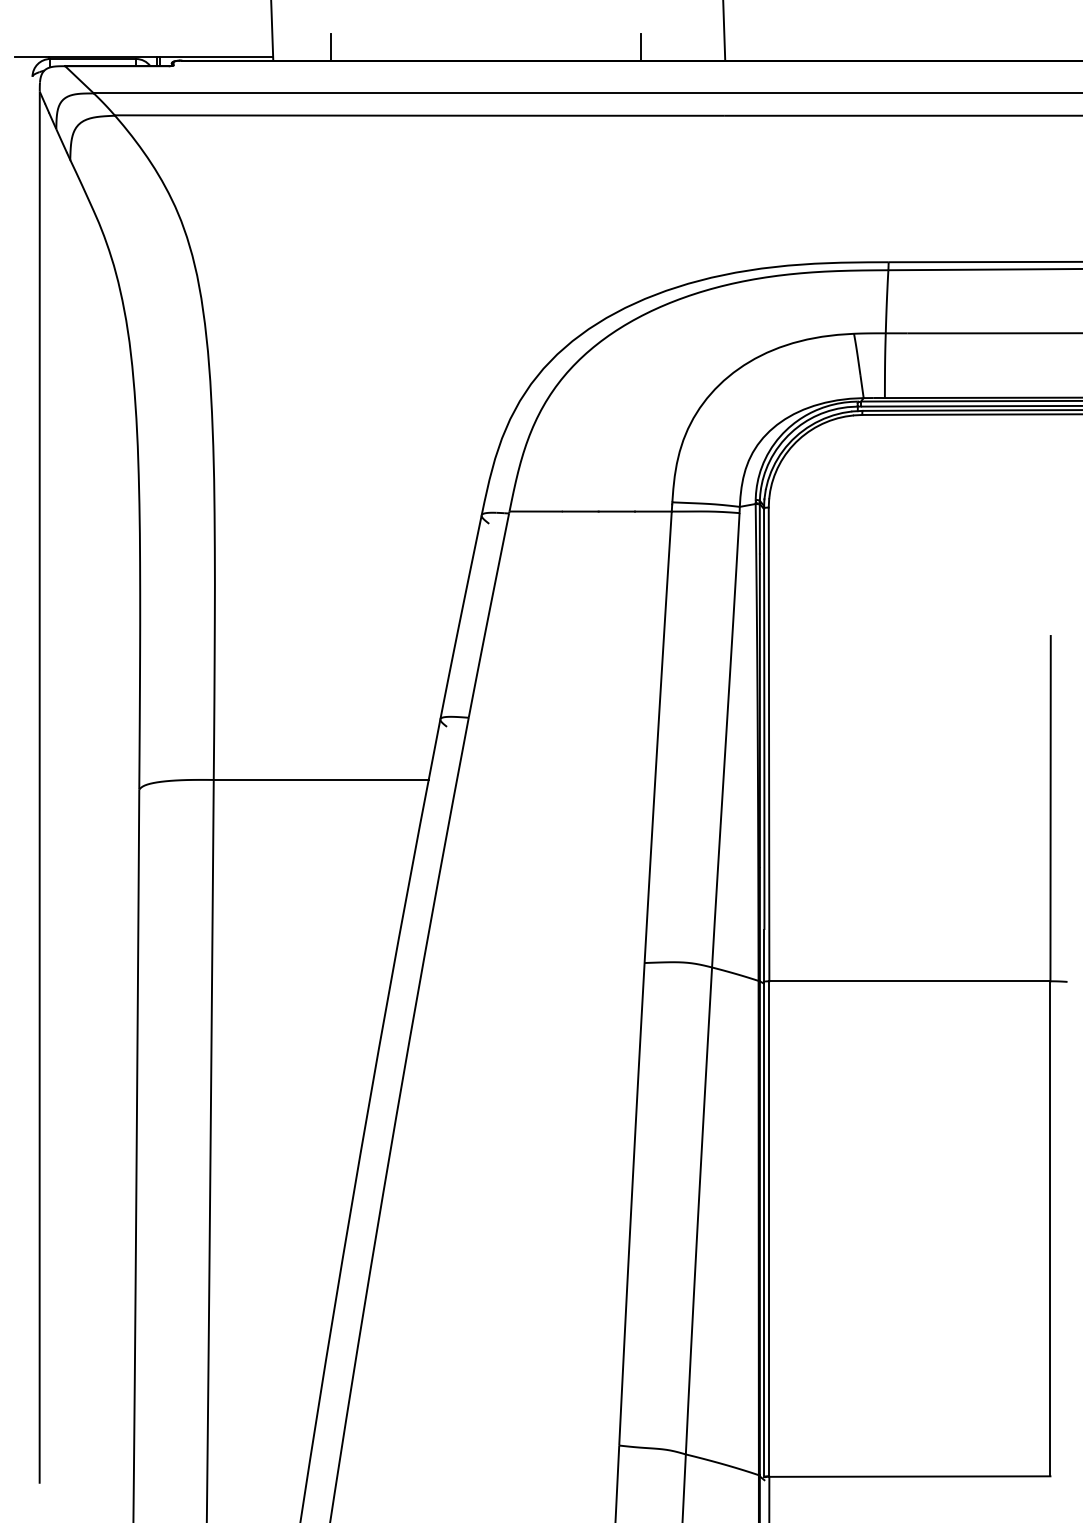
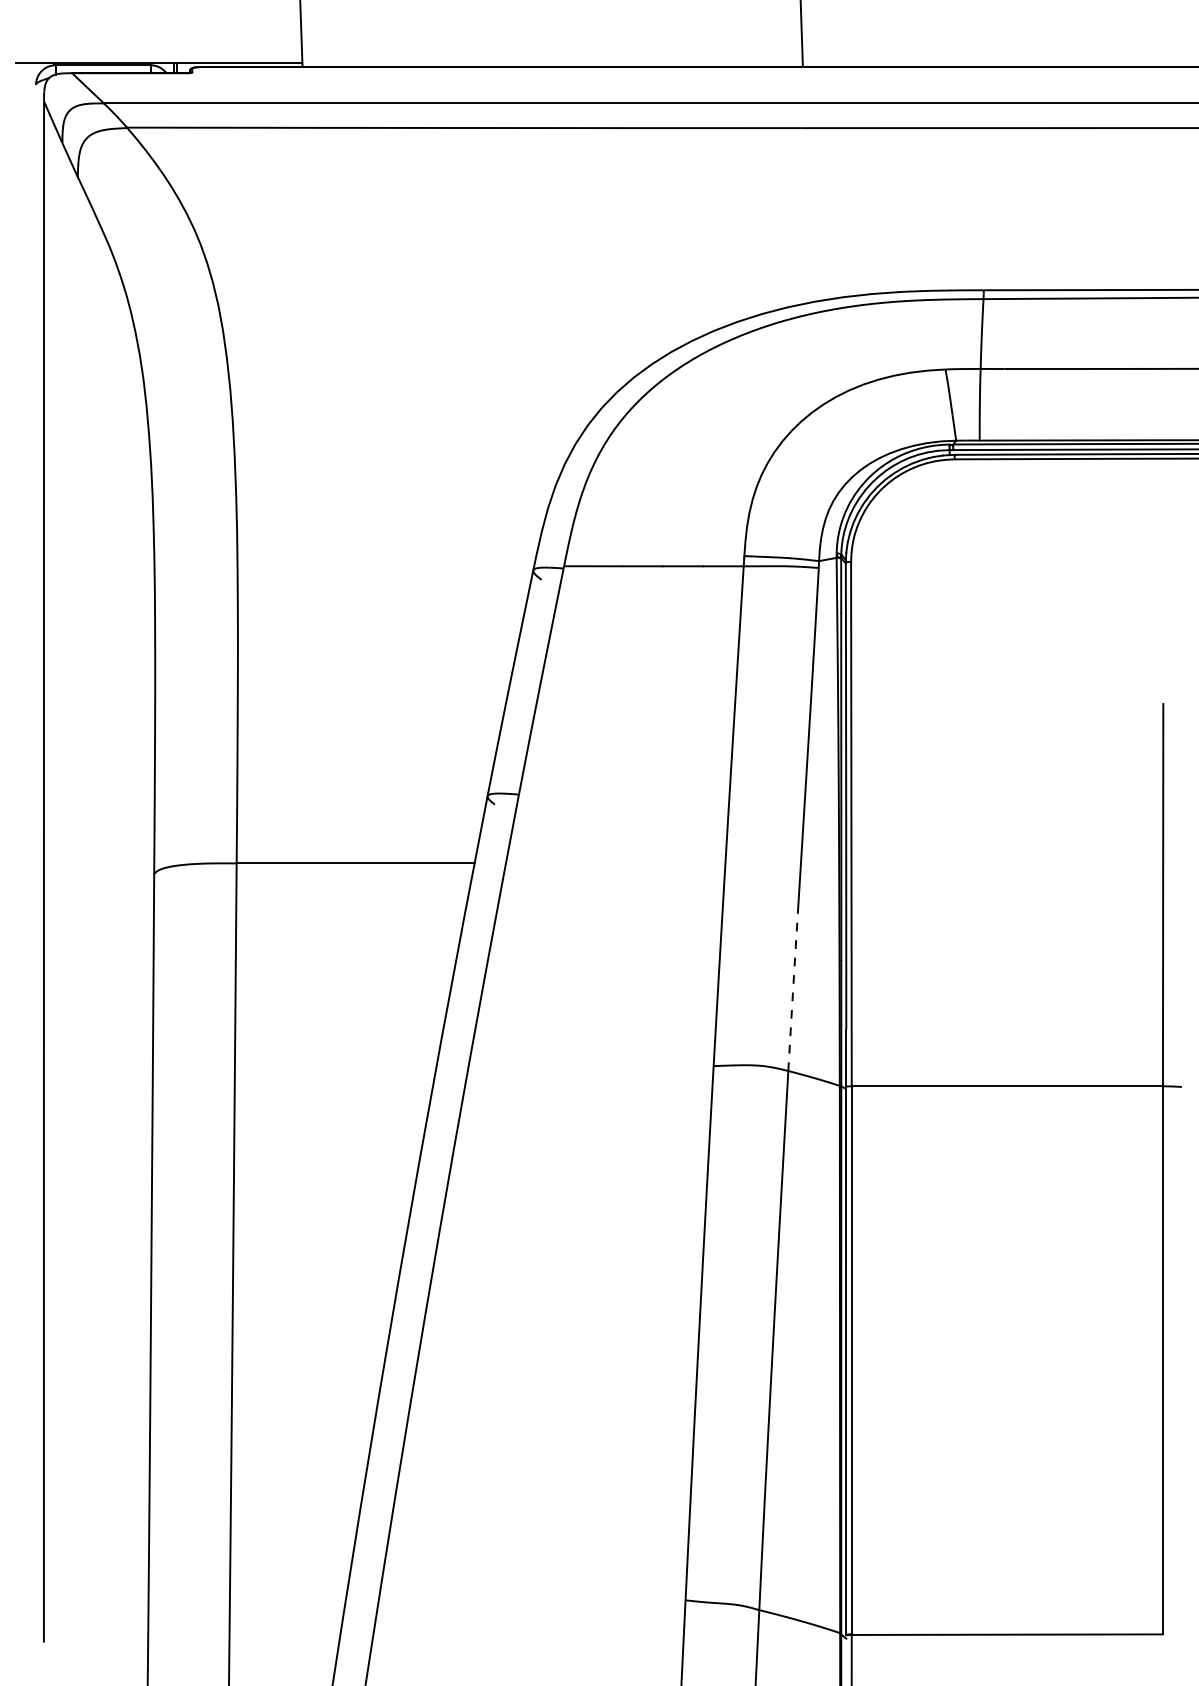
line: (330, 47) -> (365, 52), removed
line: (641, 47) -> (710, 52), removed
line: (716, 896) -> (793, 992), solid -> dashed

